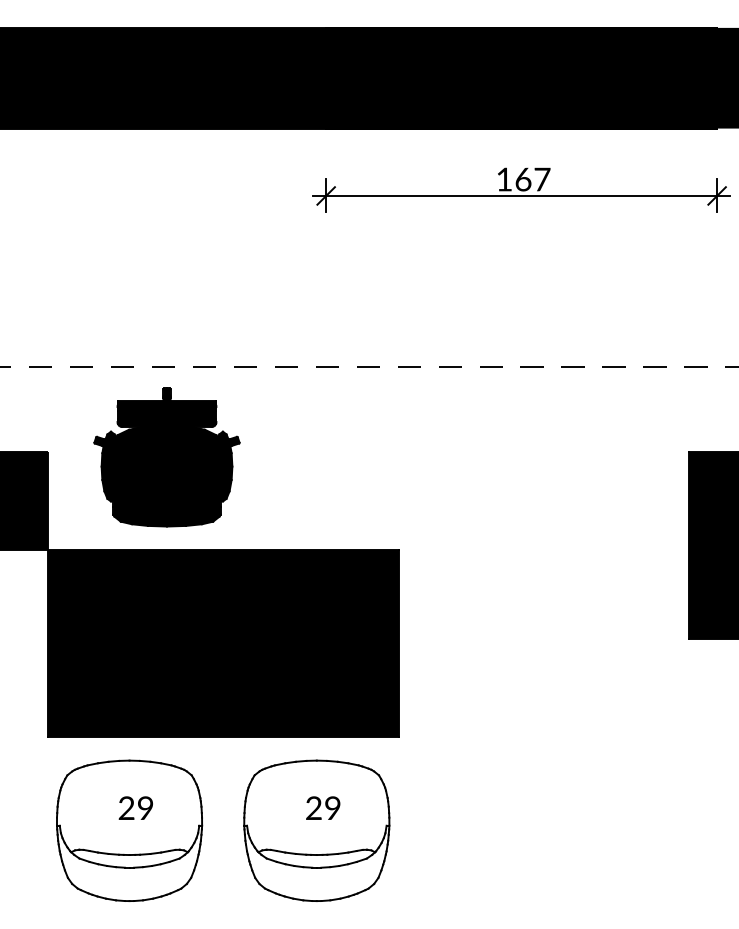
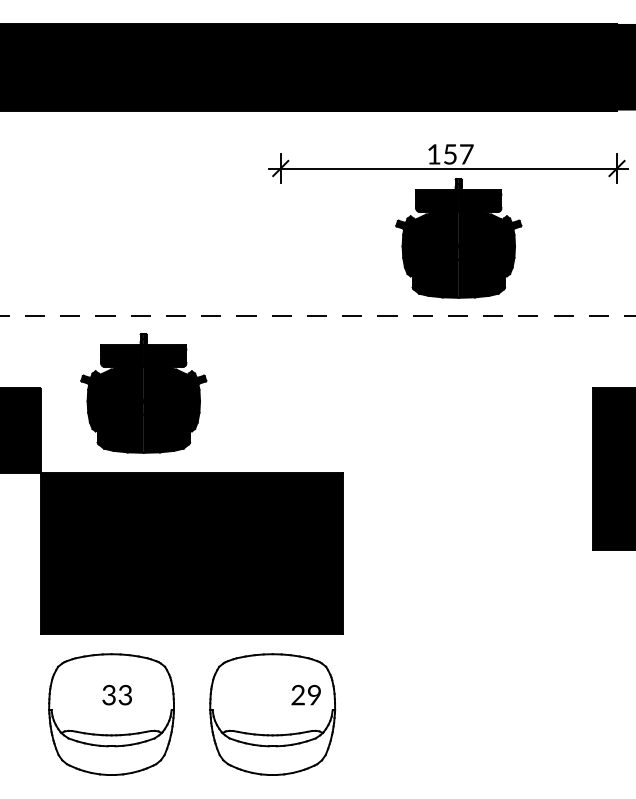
text: (523, 179) -> (450, 154), 167 -> 157
part: (532, 277) -> (458, 238), added
text: (135, 808) -> (116, 695), 29 -> 33
text: (322, 808) -> (305, 695), moved

